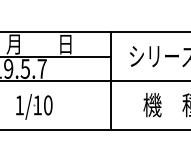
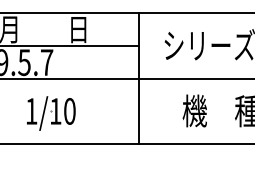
part: (34, 106) -> (51, 112), moved

